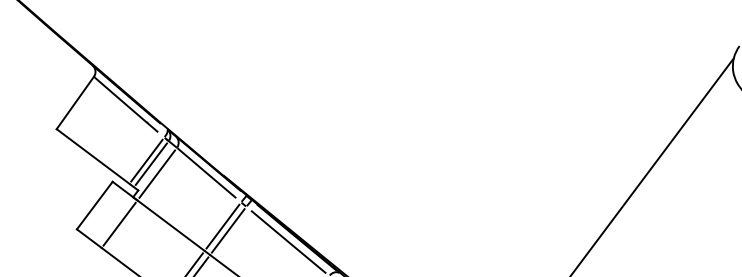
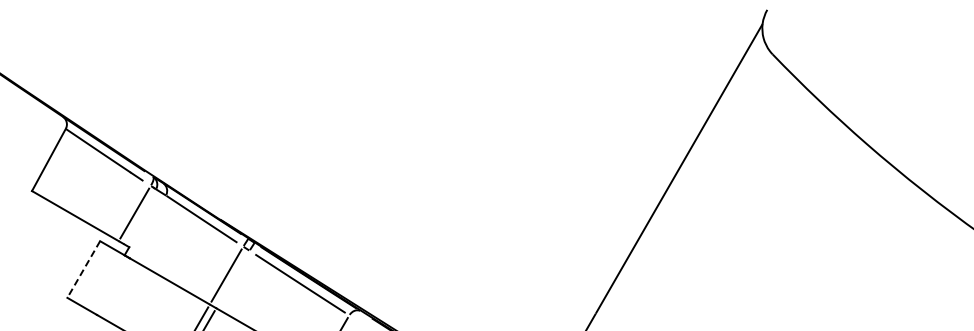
line: (150, 163) -> (139, 216), removed
line: (156, 173) -> (147, 226), removed
line: (94, 205) -> (83, 269), solid -> dashed
line: (119, 224) -> (113, 286), removed
line: (227, 230) -> (232, 279), removed

